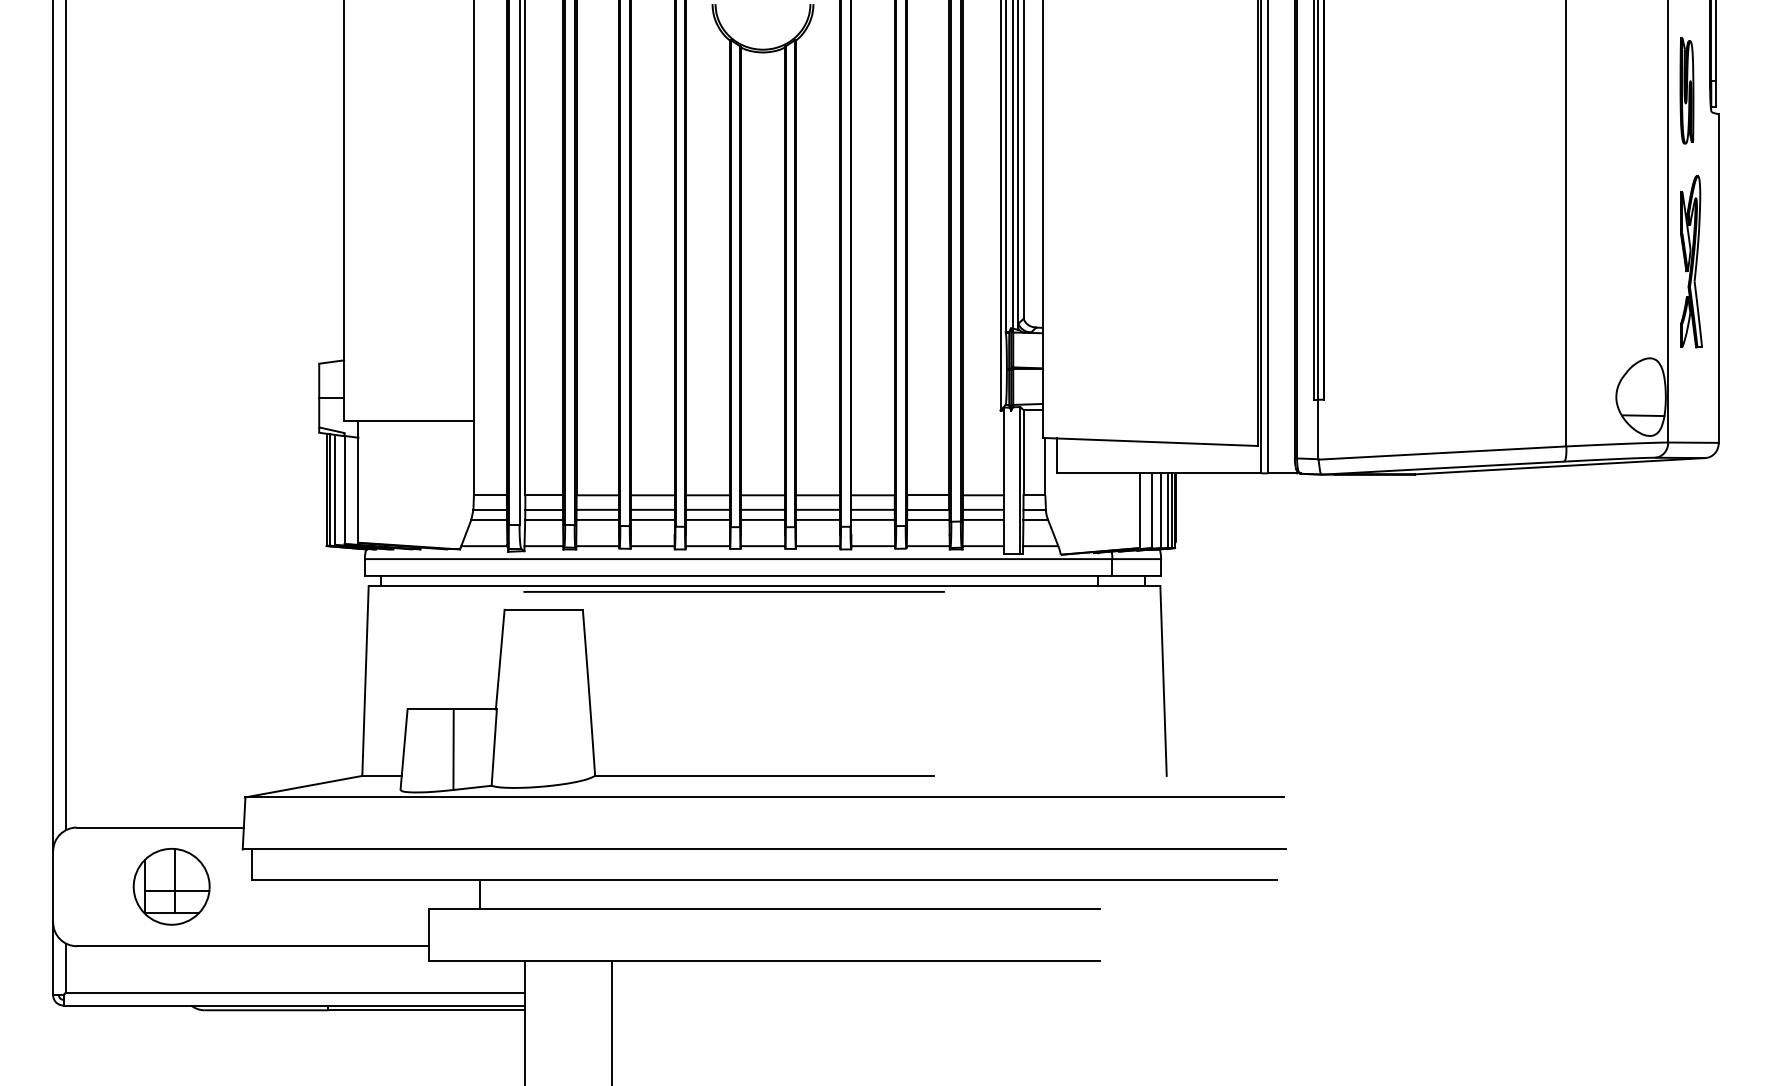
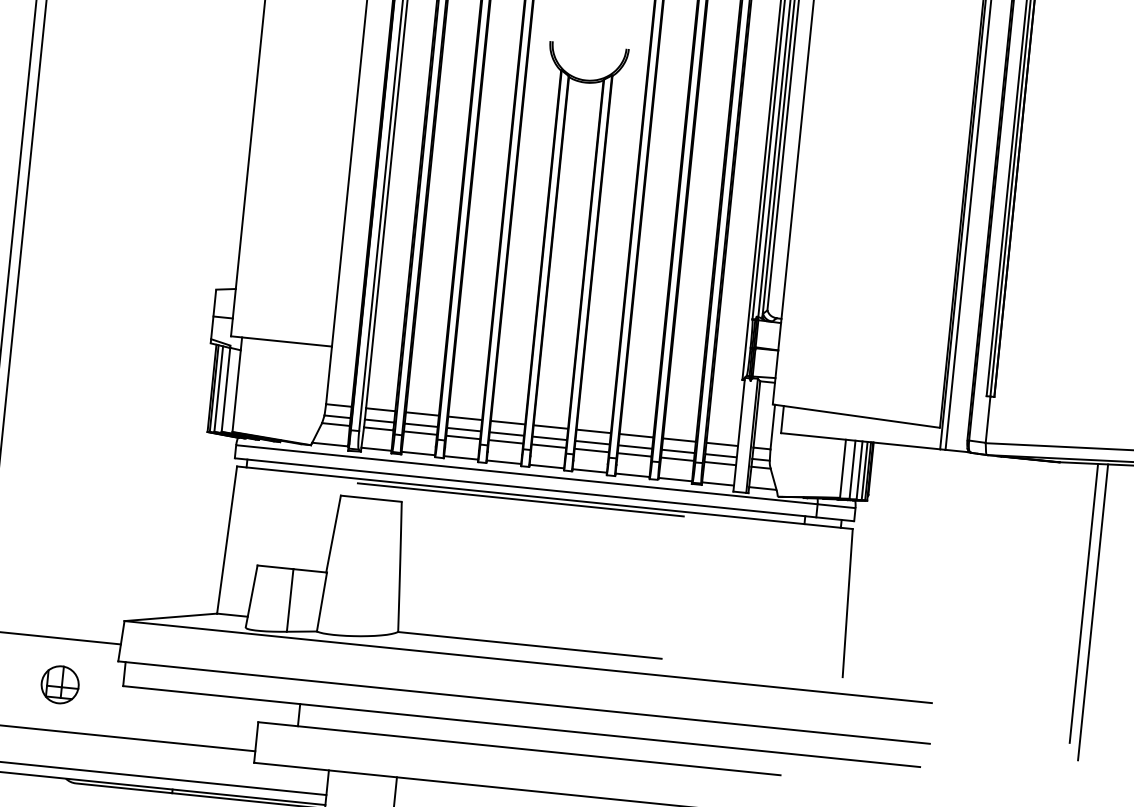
line: (1464, 650) -> (1084, 603), added
line: (1477, 660) -> (1093, 611), added
part: (171, 886) -> (59, 684), size x0.62

